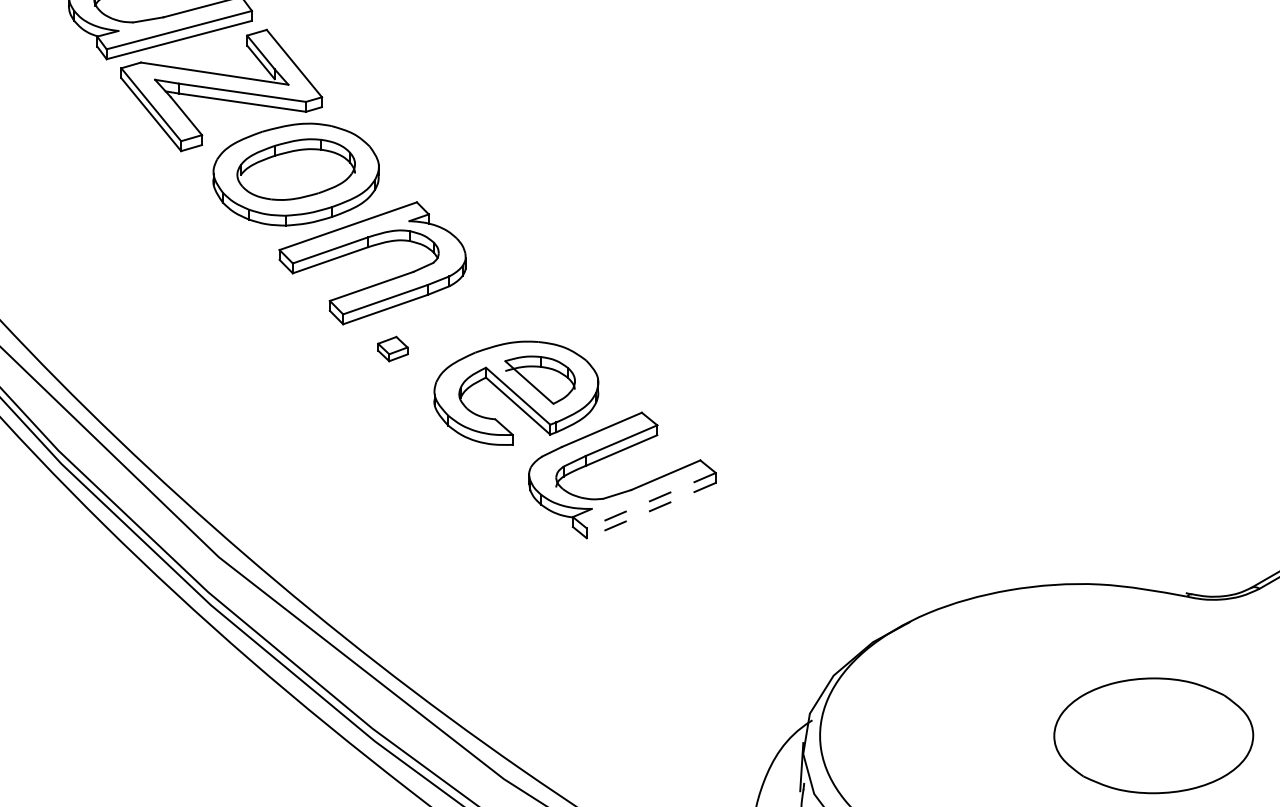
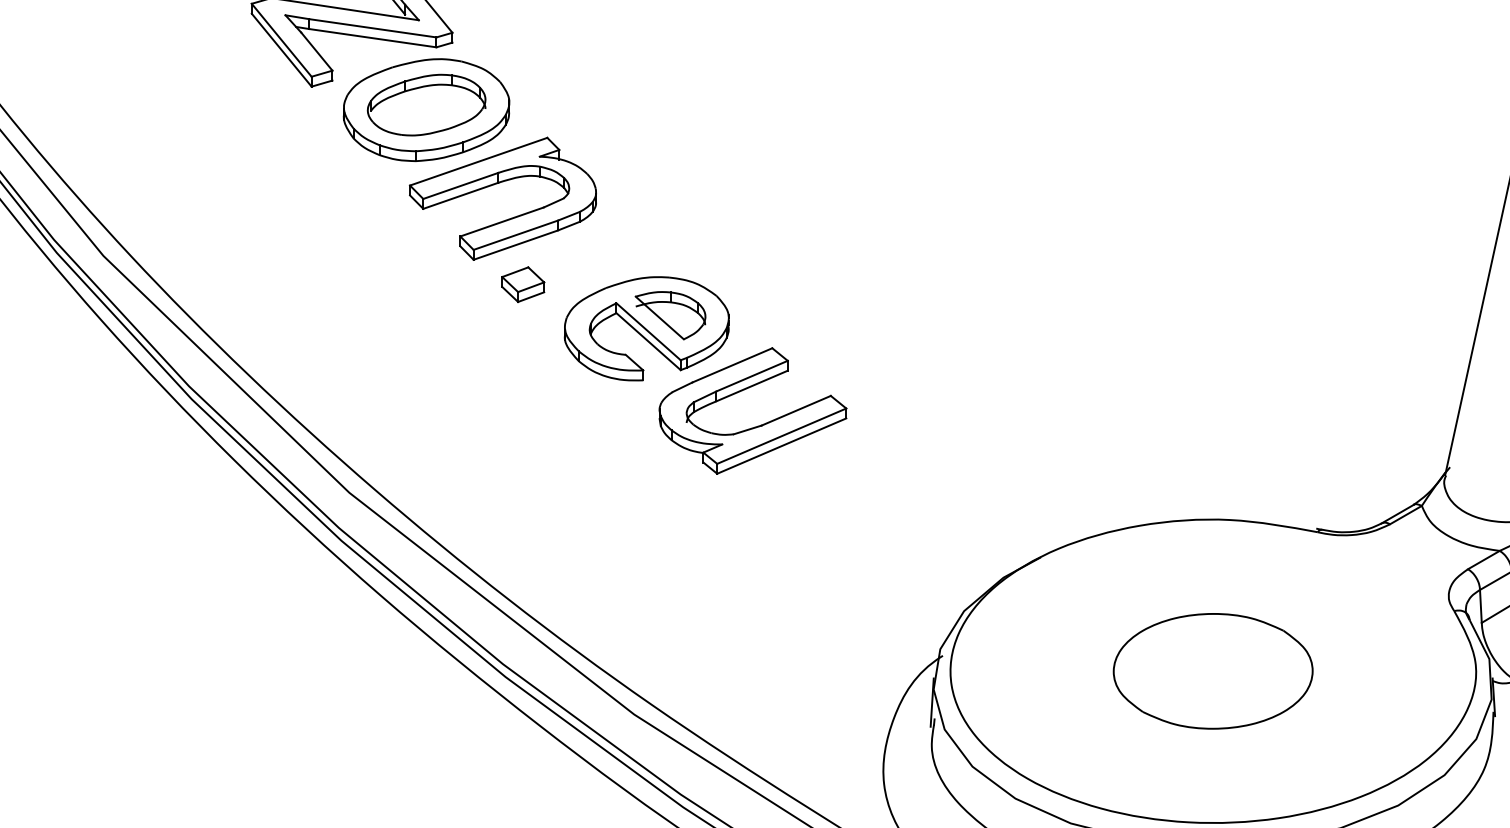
part: (393, 348) -> (523, 284), size x1.43
line: (651, 500) -> (781, 436), dashed -> solid
line: (651, 510) -> (781, 446), dashed -> solid
part: (1153, 735) -> (1212, 671), moved

